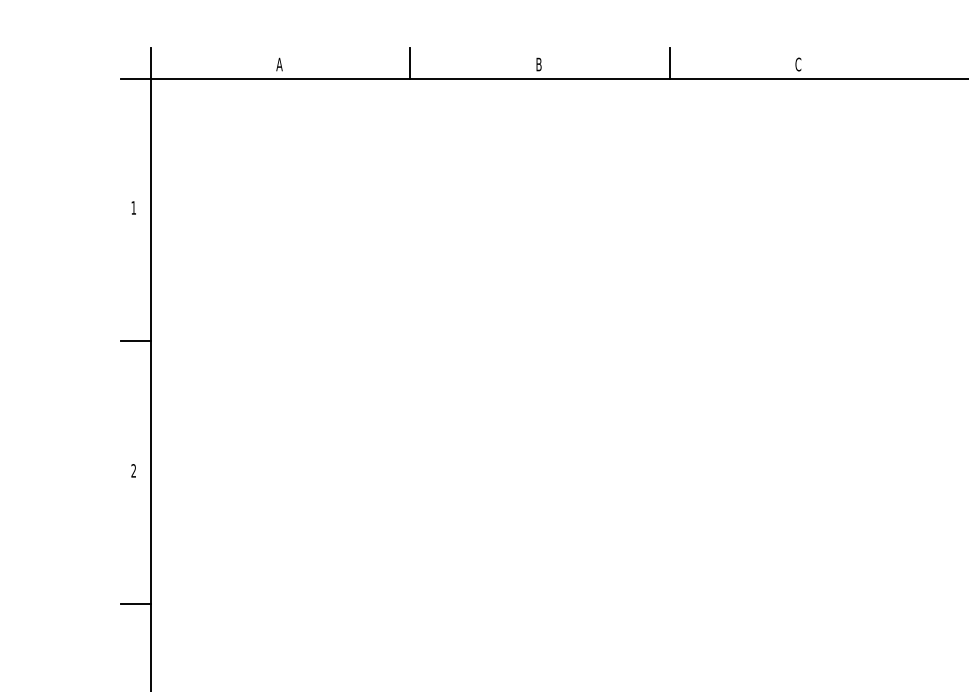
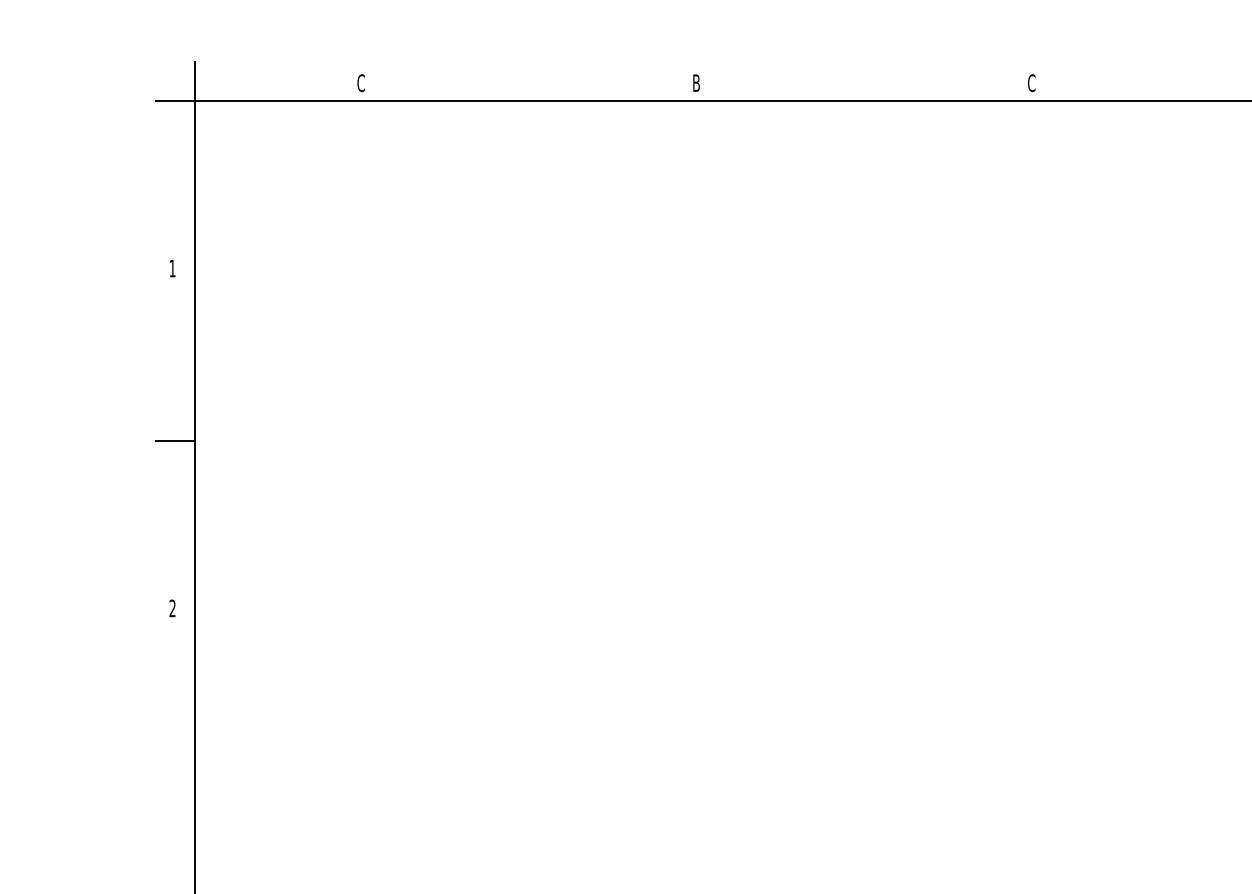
line: (410, 63) -> (530, 81), removed
line: (669, 63) -> (865, 81), removed
text: (279, 64) -> (360, 83), A -> C
line: (135, 603) -> (175, 780), removed

